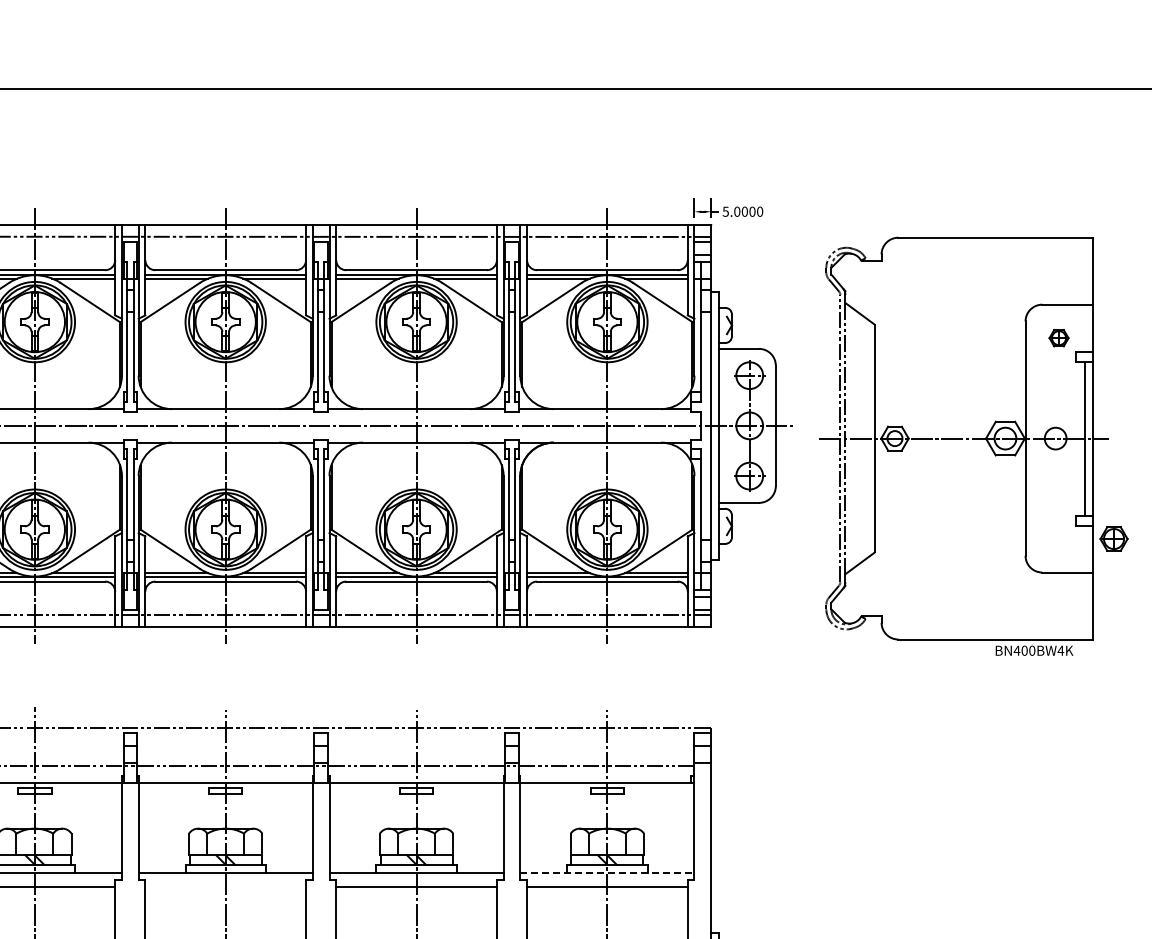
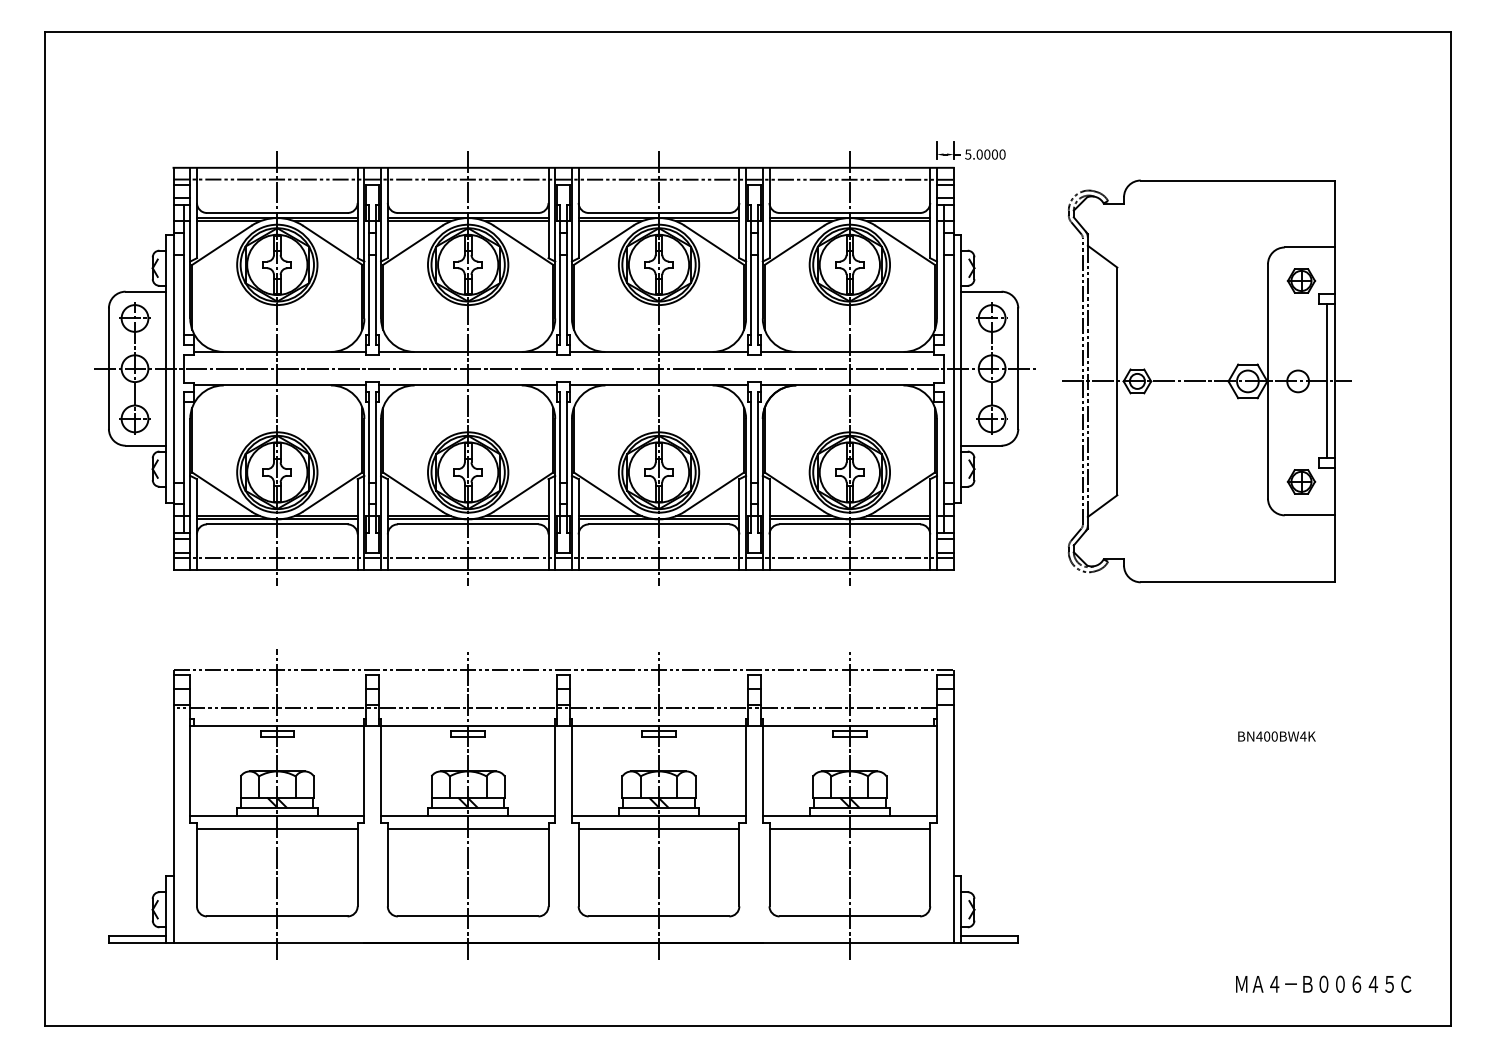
part: (1059, 337) -> (1301, 280), size x1.43
part: (1114, 538) -> (1301, 481), moved
text: (1034, 650) -> (1276, 736), moved
line: (608, 872) -> (850, 815), dashed -> solid
line: (225, 886) -> (467, 829), added

